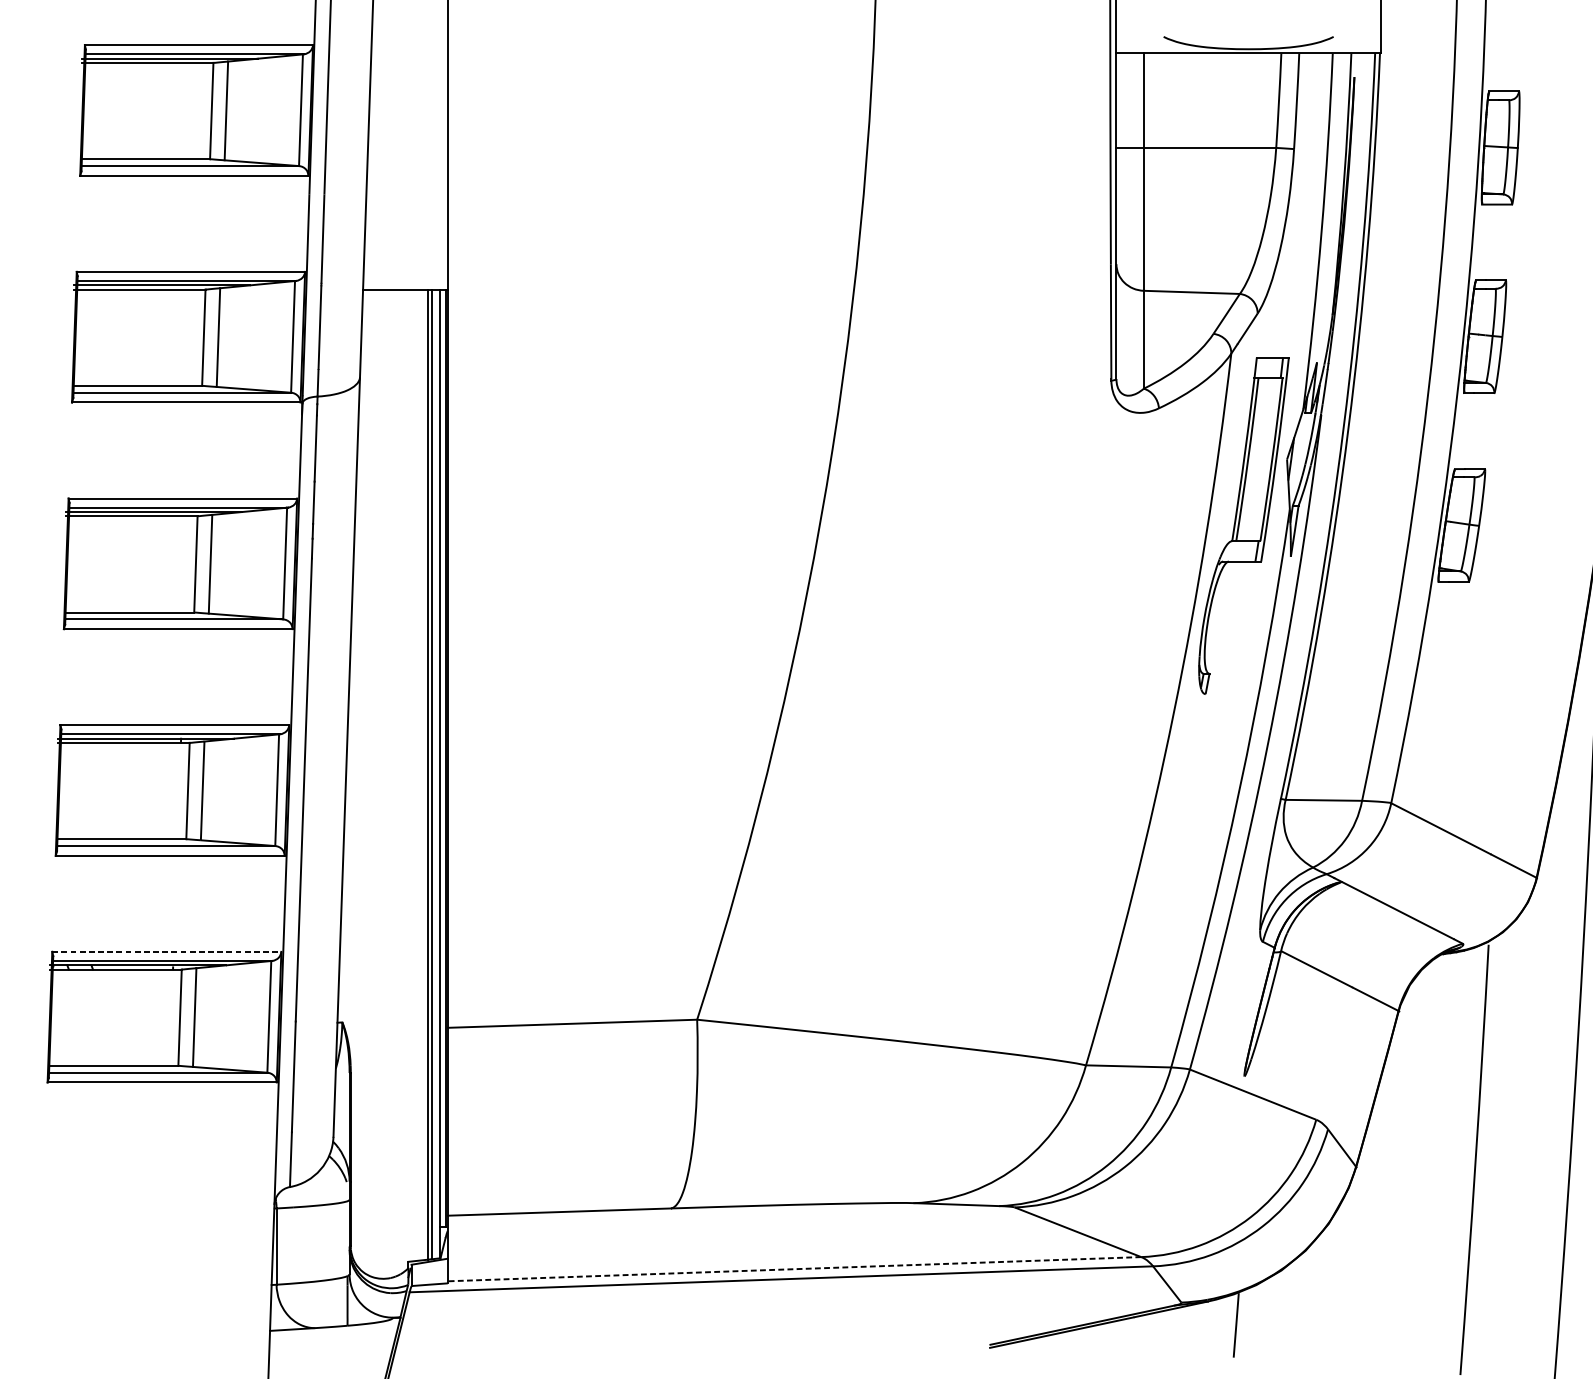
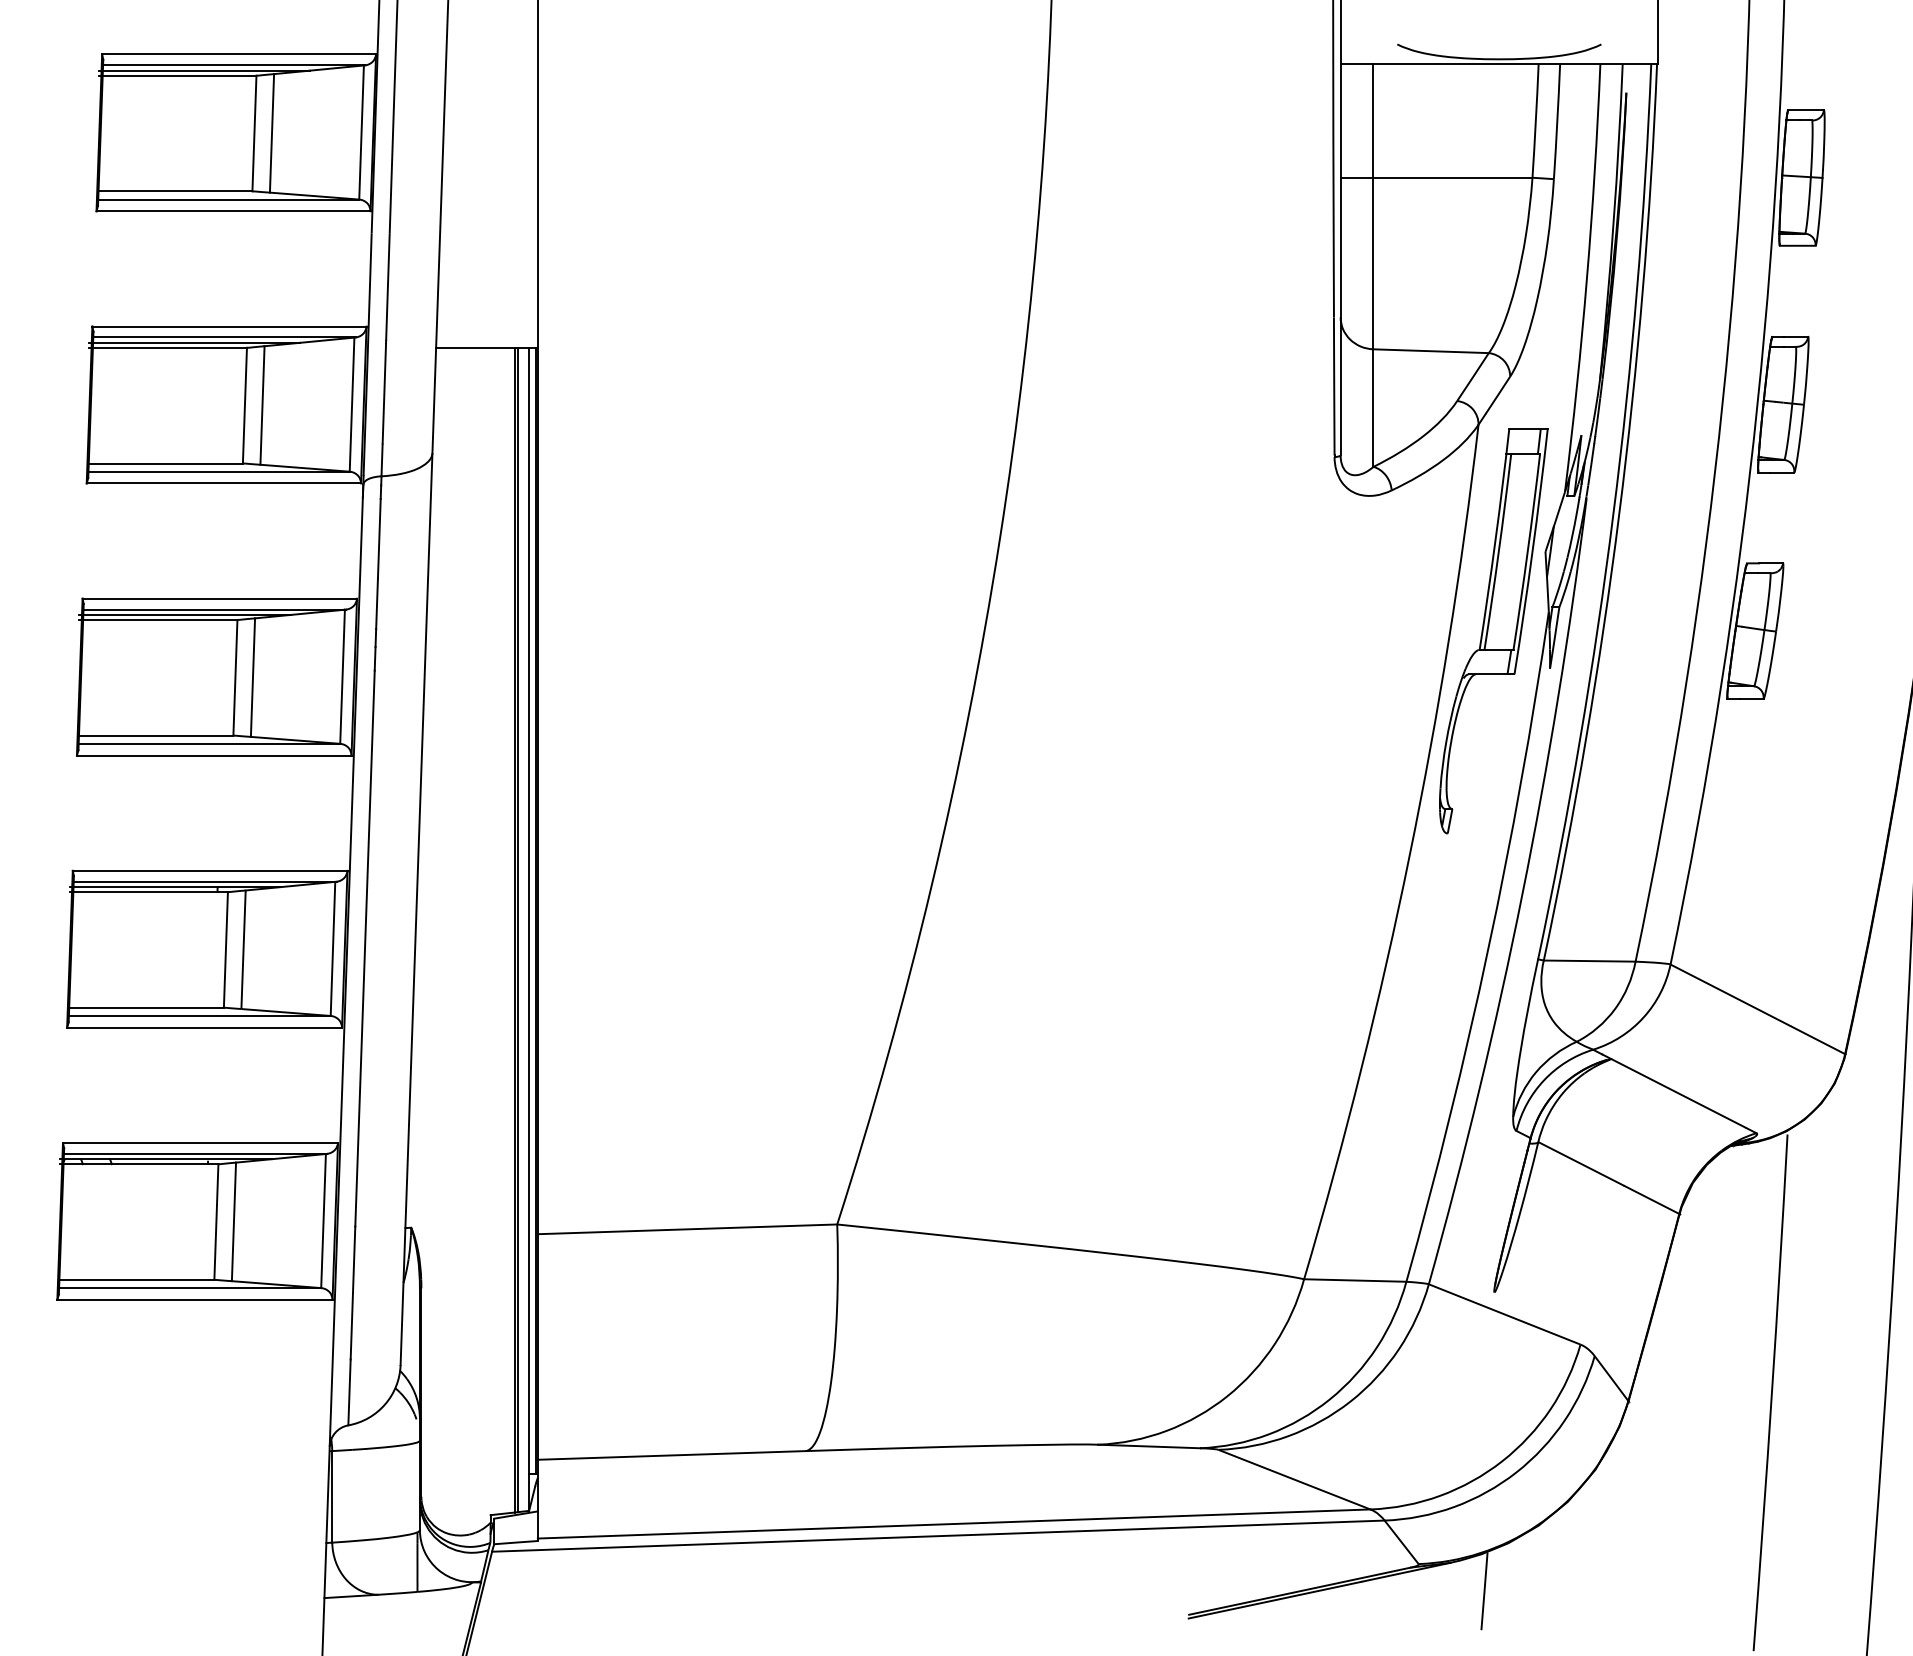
line: (166, 951) -> (200, 1142), dashed -> solid
line: (794, 1269) -> (954, 1524), dashed -> solid

